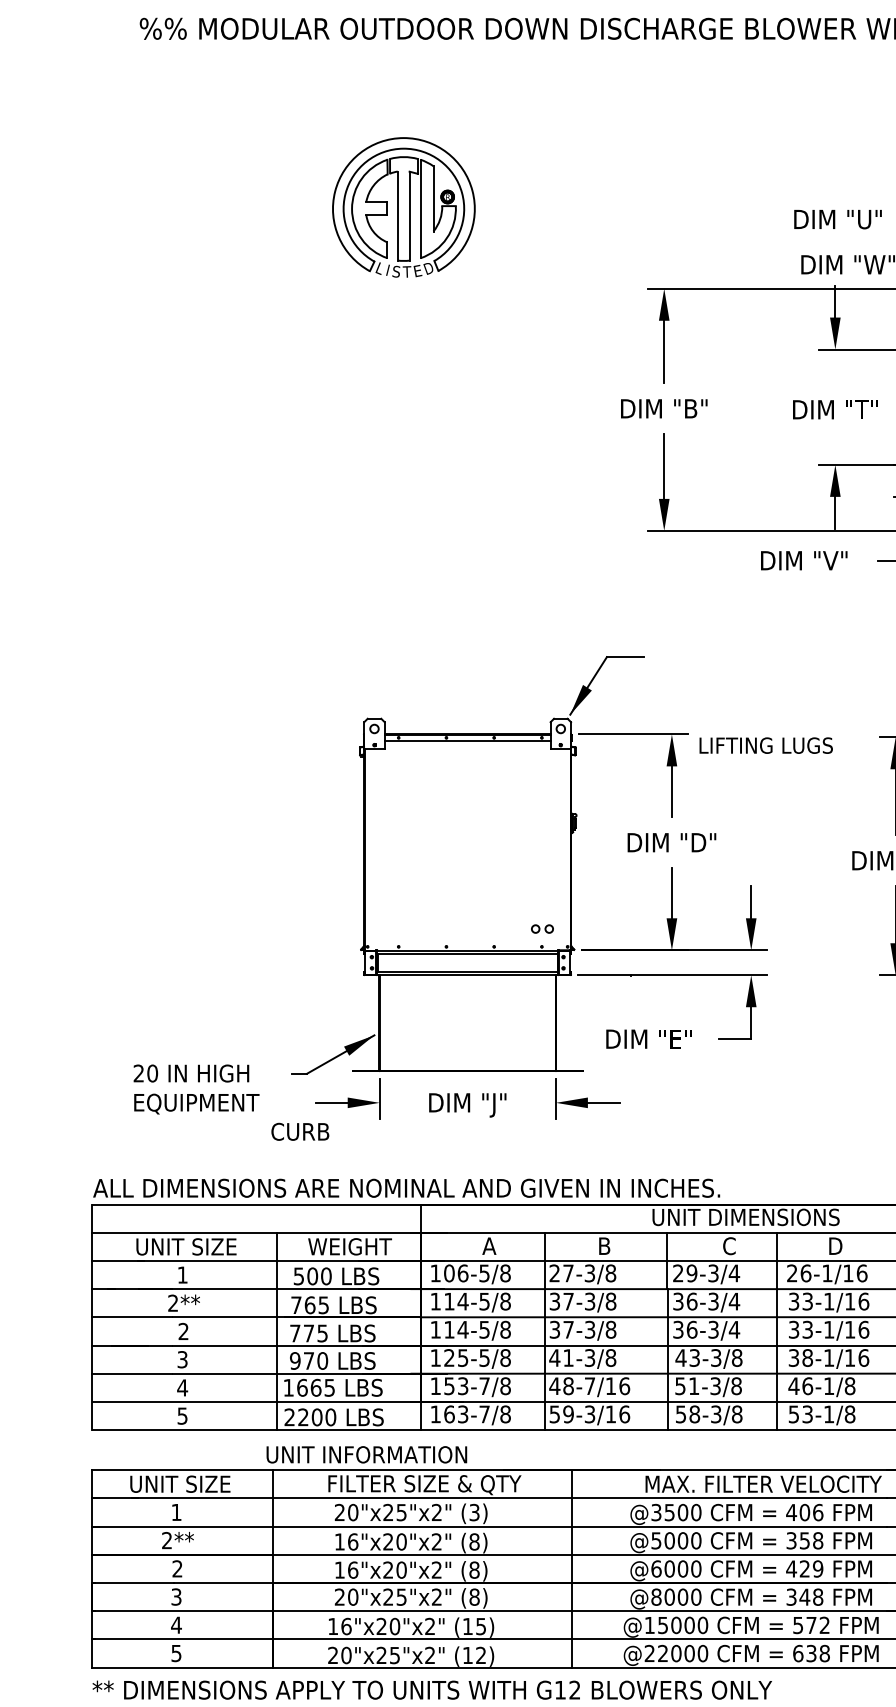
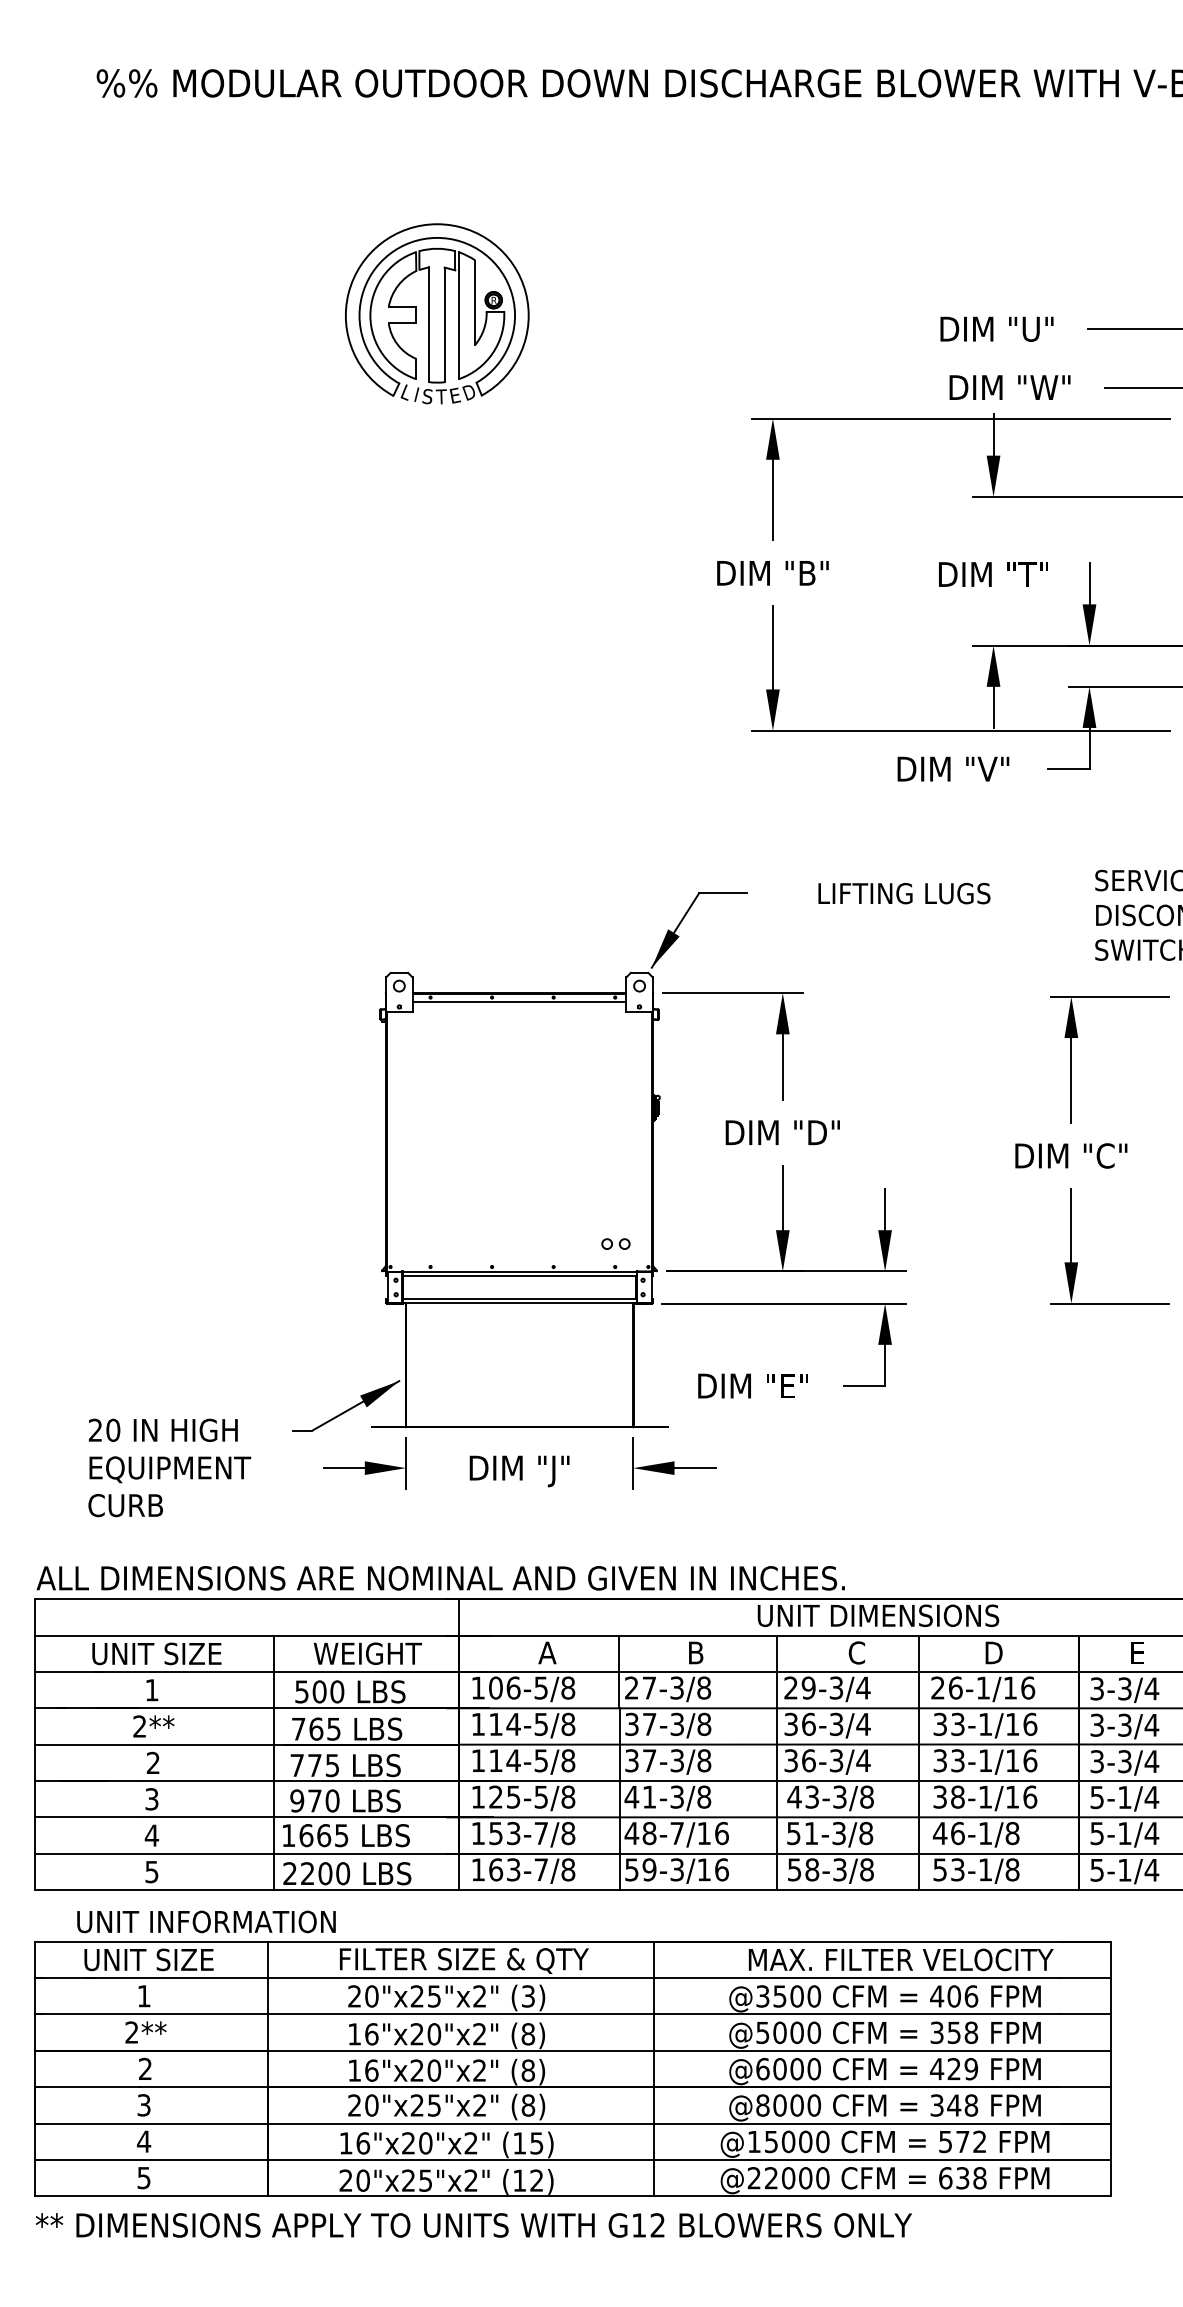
text: (766, 745) -> (904, 893), moved
text: (300, 1131) -> (125, 1505), moved
text: (366, 1454) -> (206, 1921), moved

